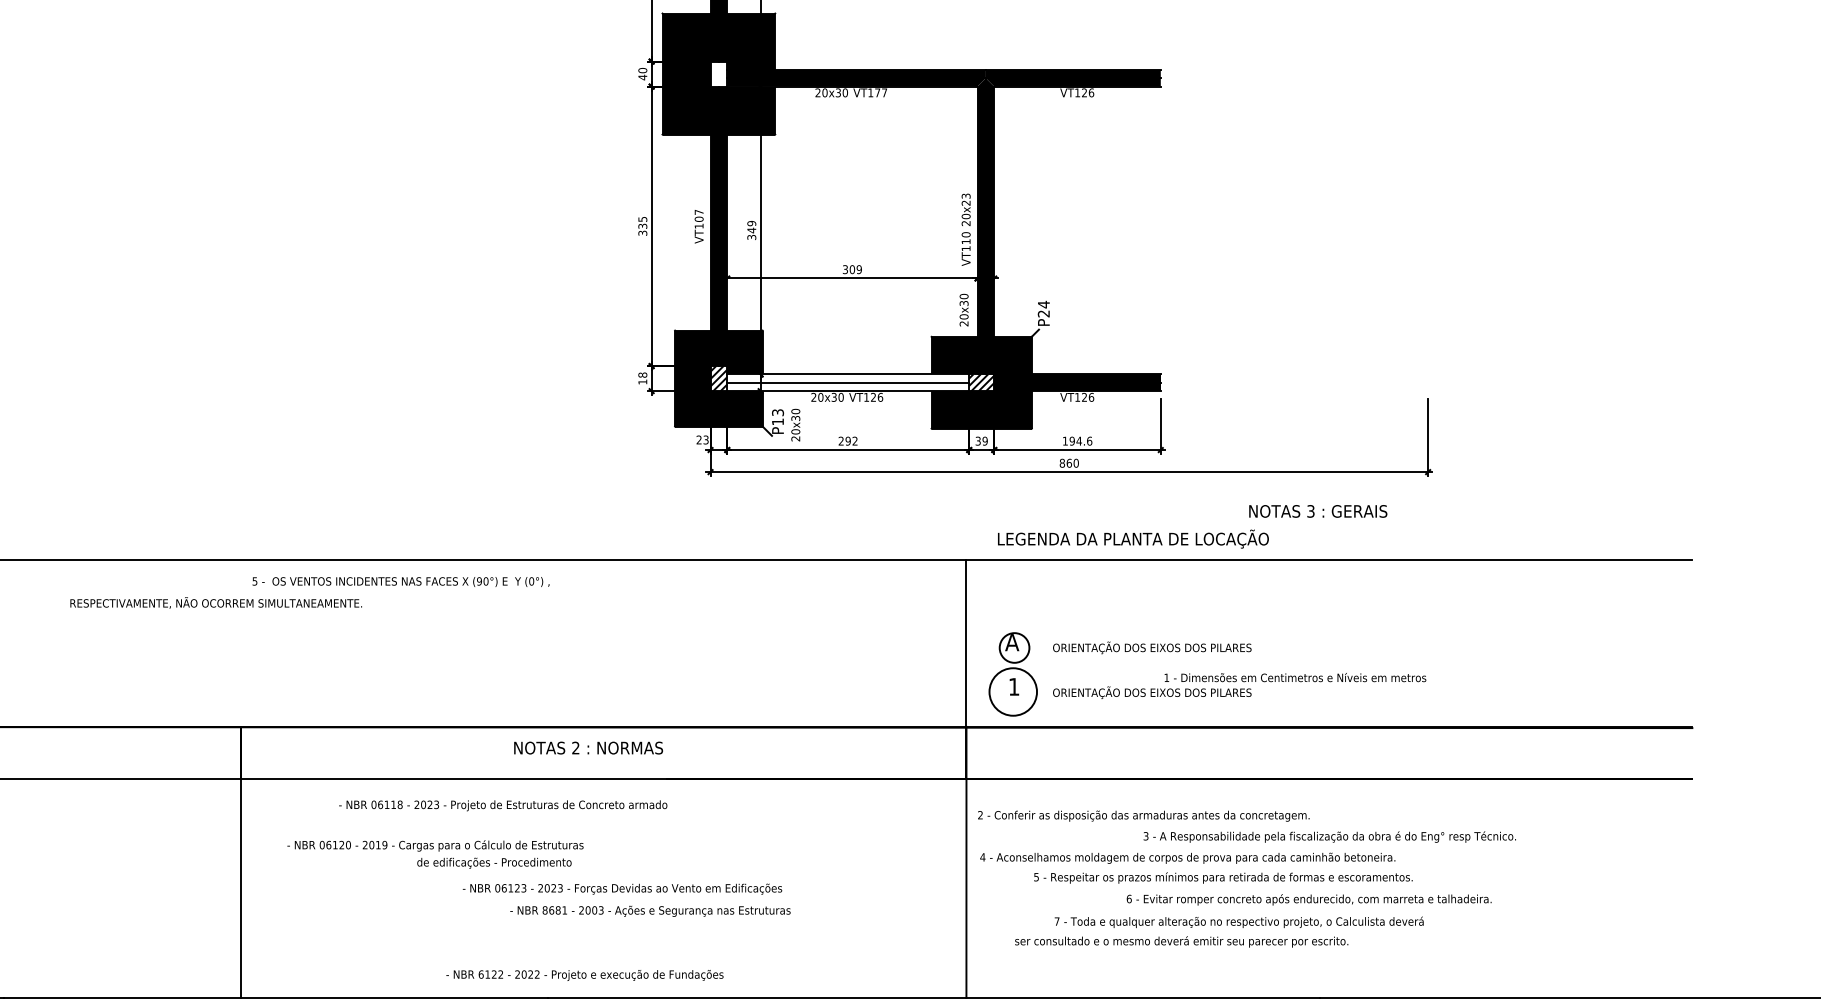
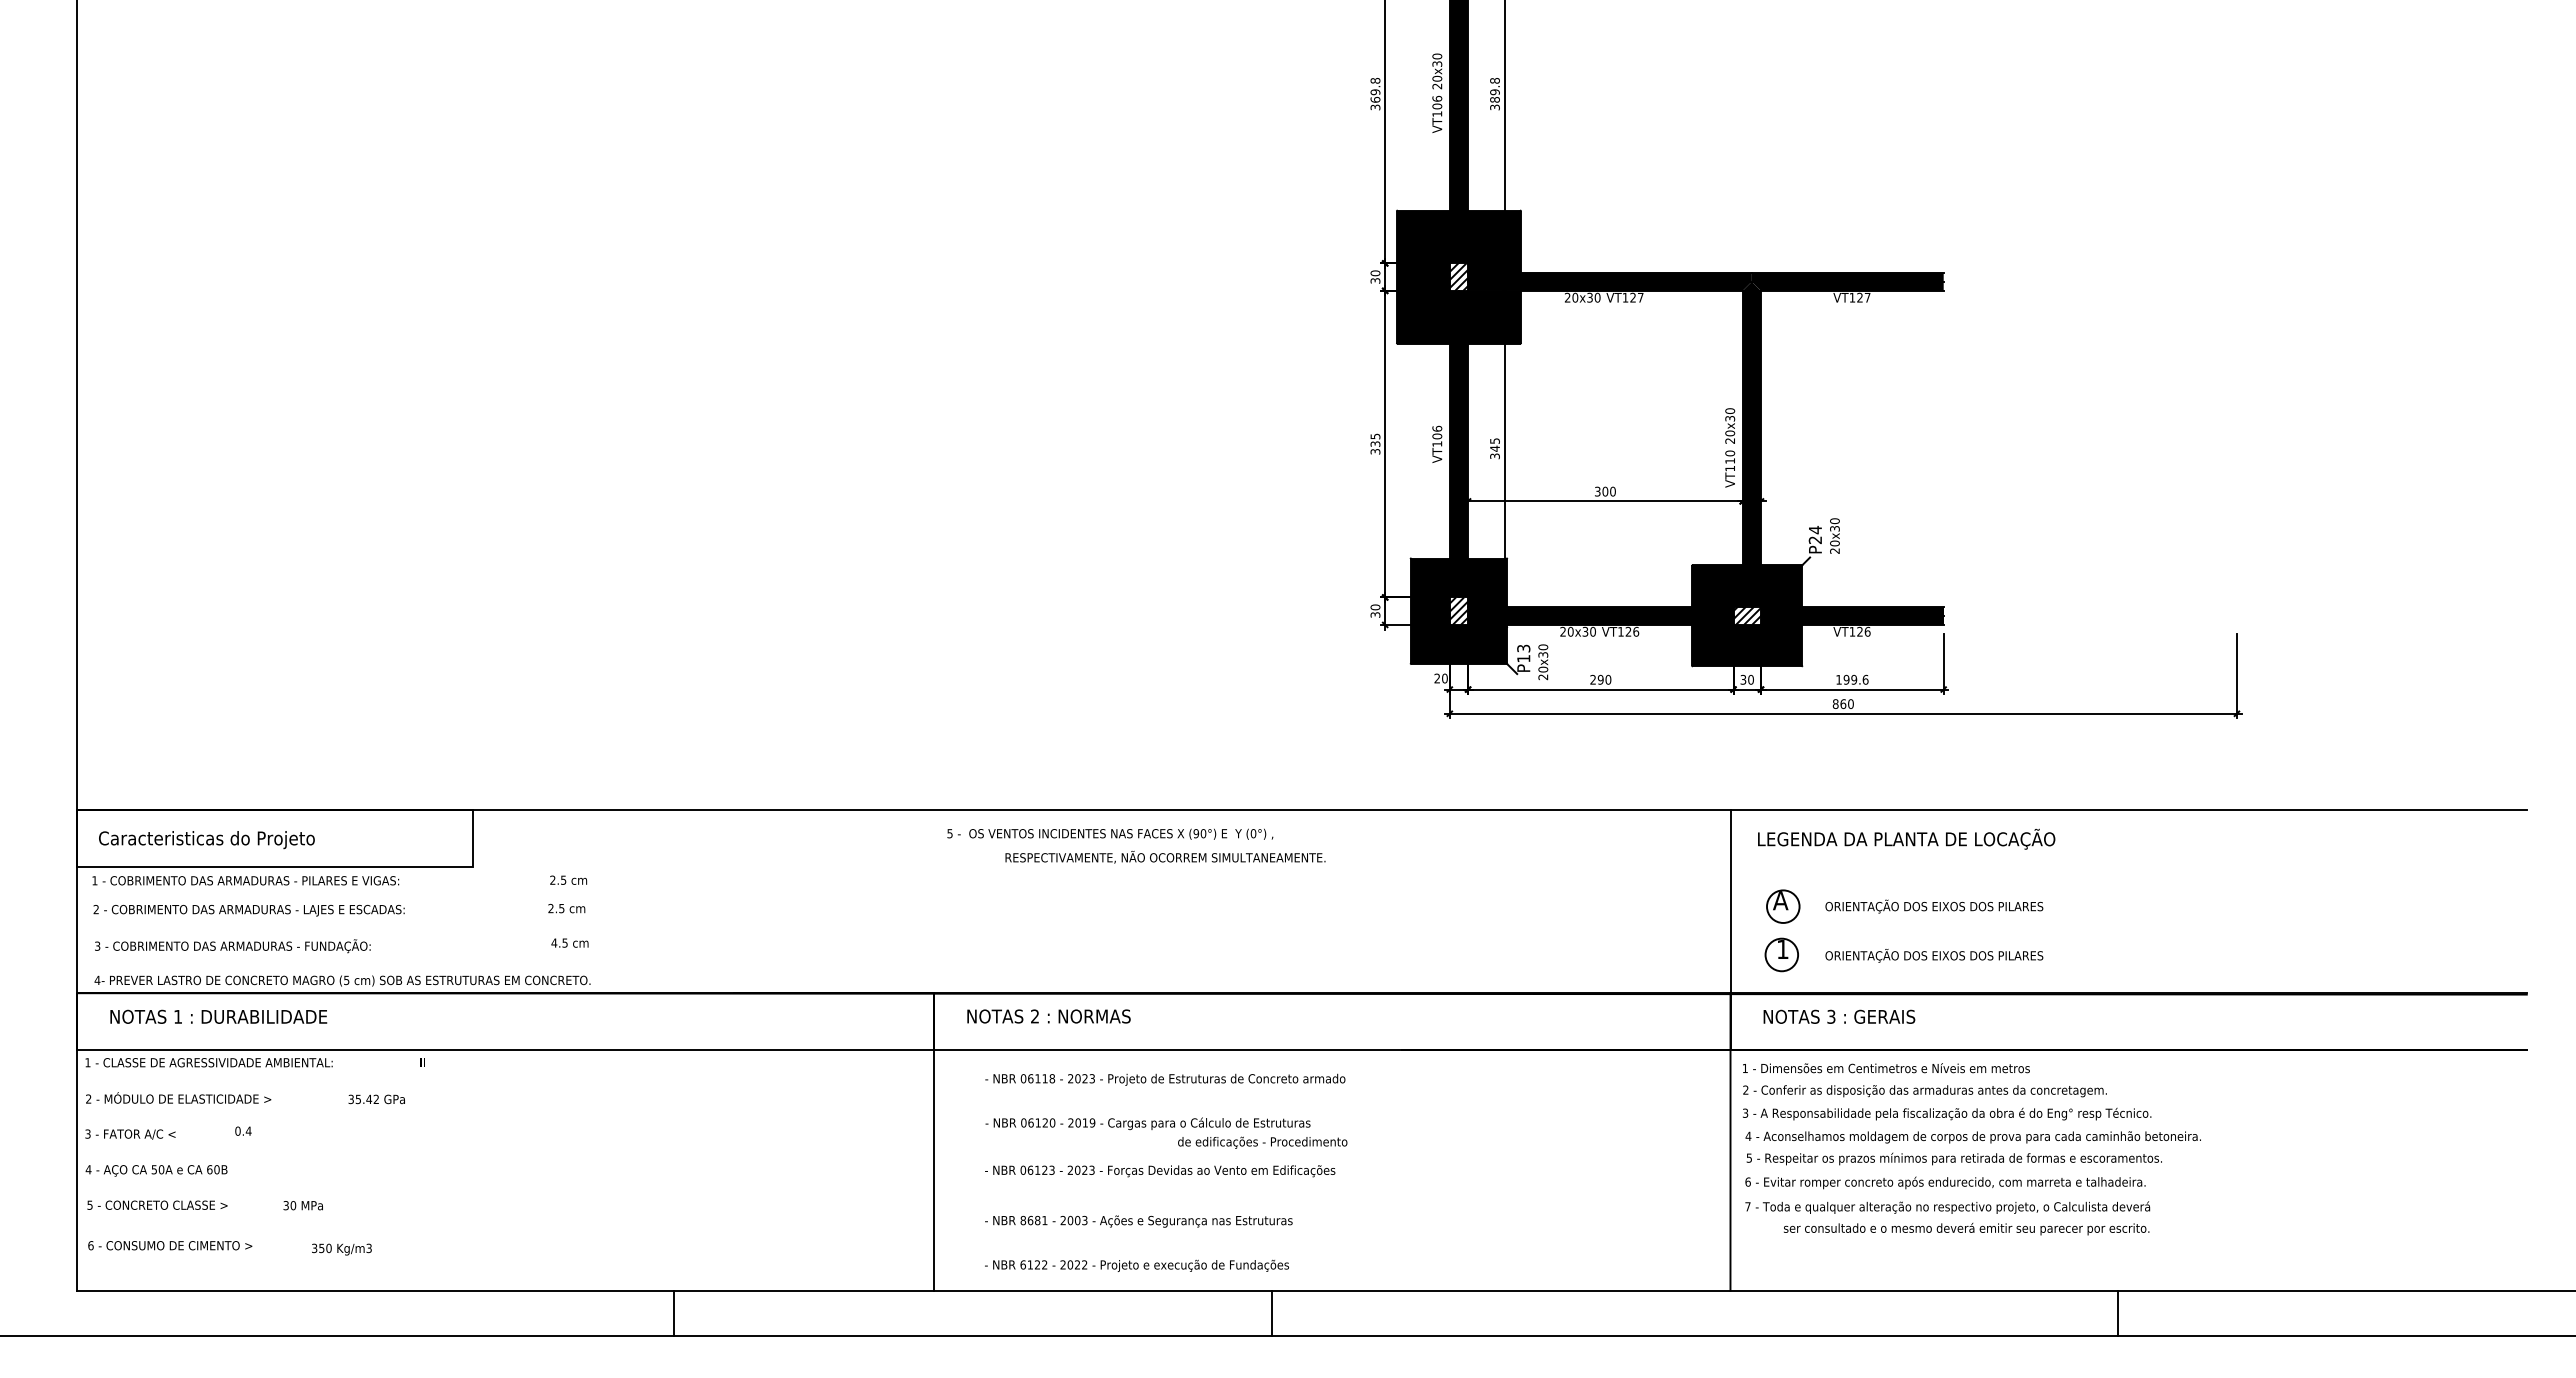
hatch: (718, 73) -> (1458, 276), added
text: (642, 77) -> (1375, 280), 40 -> 30
text: (877, 92) -> (1632, 297), VT177 -> VT127
text: (1091, 92) -> (1867, 297), VT126 -> VT127
text: (966, 199) -> (1730, 414), 20x23 -> 20x30
text: (699, 212) -> (1437, 428), VT107 -> VT106
text: (751, 223) -> (1494, 441), 349 -> 345
text: (858, 269) -> (1612, 491), 309 -> 300
text: (963, 309) -> (1834, 535), moved
text: (642, 377) -> (1375, 610), 18 -> 30
fill: (847, 382) -> (1600, 615), added
text: (705, 439) -> (1444, 678), 23 -> 20
text: (855, 440) -> (1608, 679), 292 -> 290
text: (984, 440) -> (1750, 679), 39 -> 30
text: (1079, 440) -> (1854, 679), 194.6 -> 199.6
text: (1318, 511) -> (1839, 1016), moved
text: (1133, 538) -> (1906, 838), moved
text: (216, 602) -> (1165, 856), moved
text: (1295, 677) -> (1886, 1068), moved
circle: (1012, 691) -> (1781, 954), size x0.62
text: (588, 748) -> (1048, 1016), moved
text: (503, 805) -> (1165, 1079), moved
text: (1330, 836) -> (1947, 1113), moved
text: (494, 862) -> (1262, 1142), moved
text: (1222, 877) -> (1953, 1158), moved
text: (622, 889) -> (1160, 1171), moved
text: (1309, 899) -> (1945, 1182), moved
text: (650, 911) -> (1138, 1221), moved
text: (1239, 922) -> (1947, 1207), moved
text: (584, 975) -> (1136, 1265), moved

